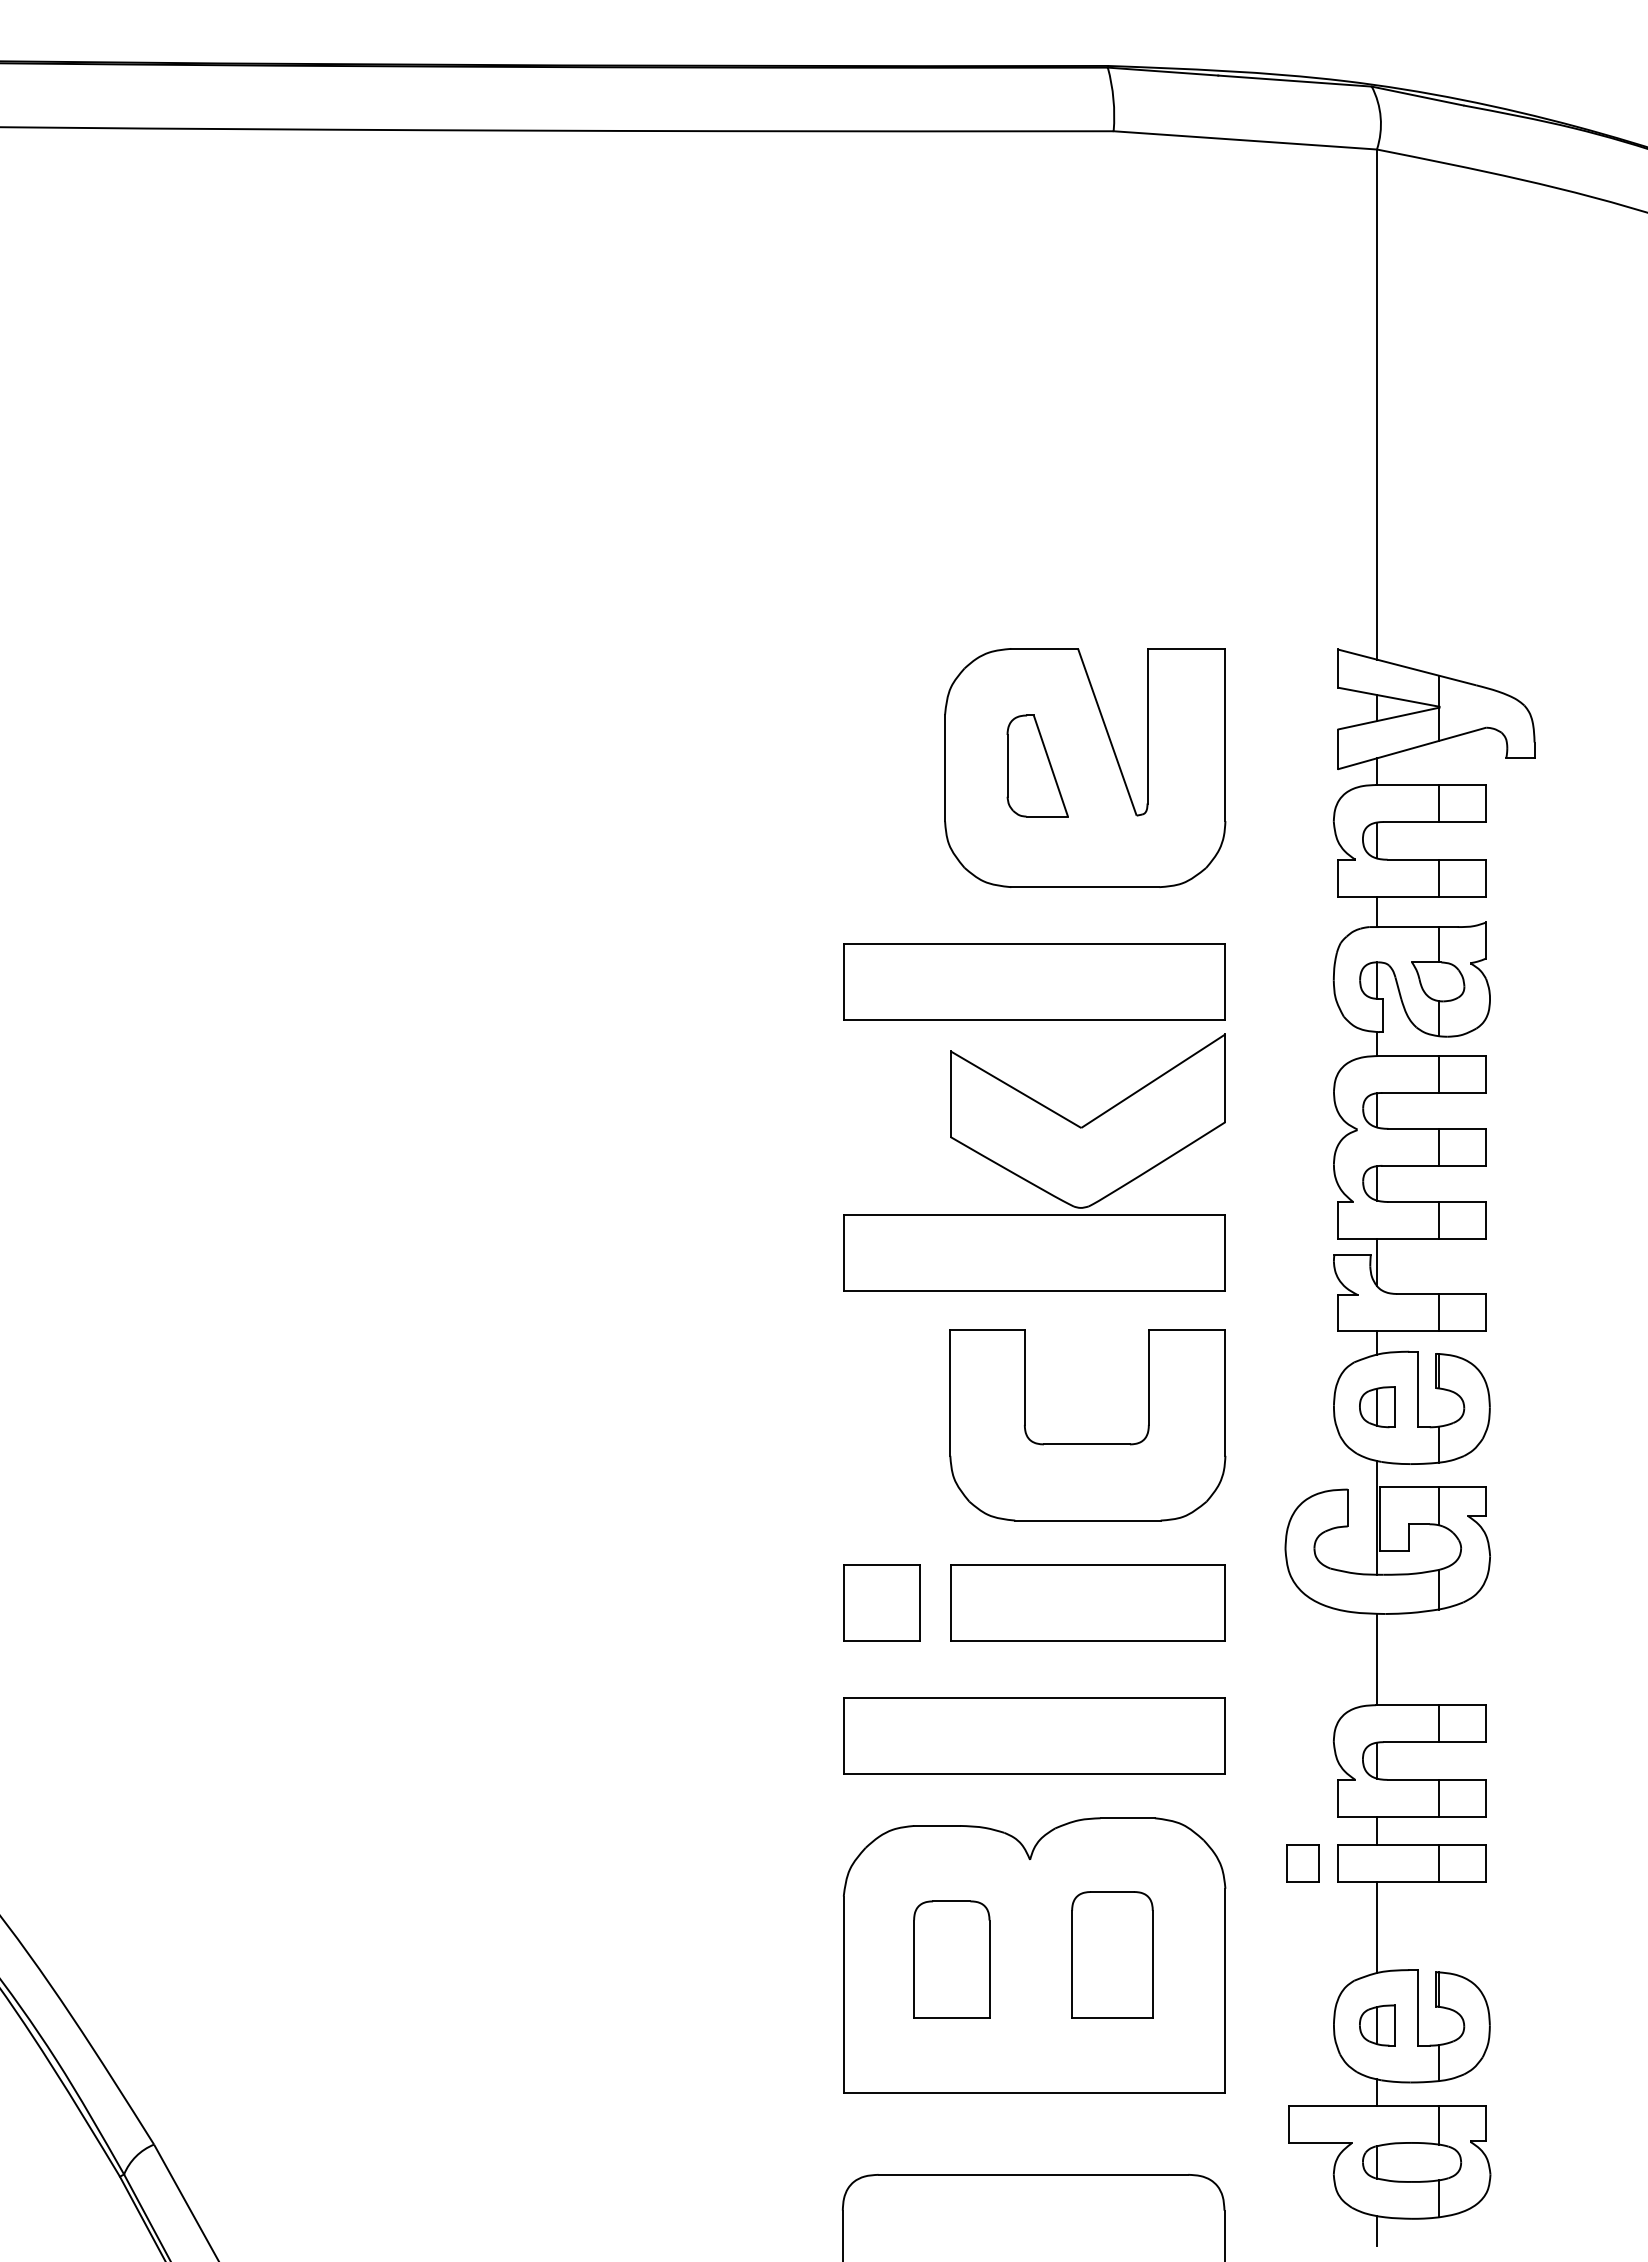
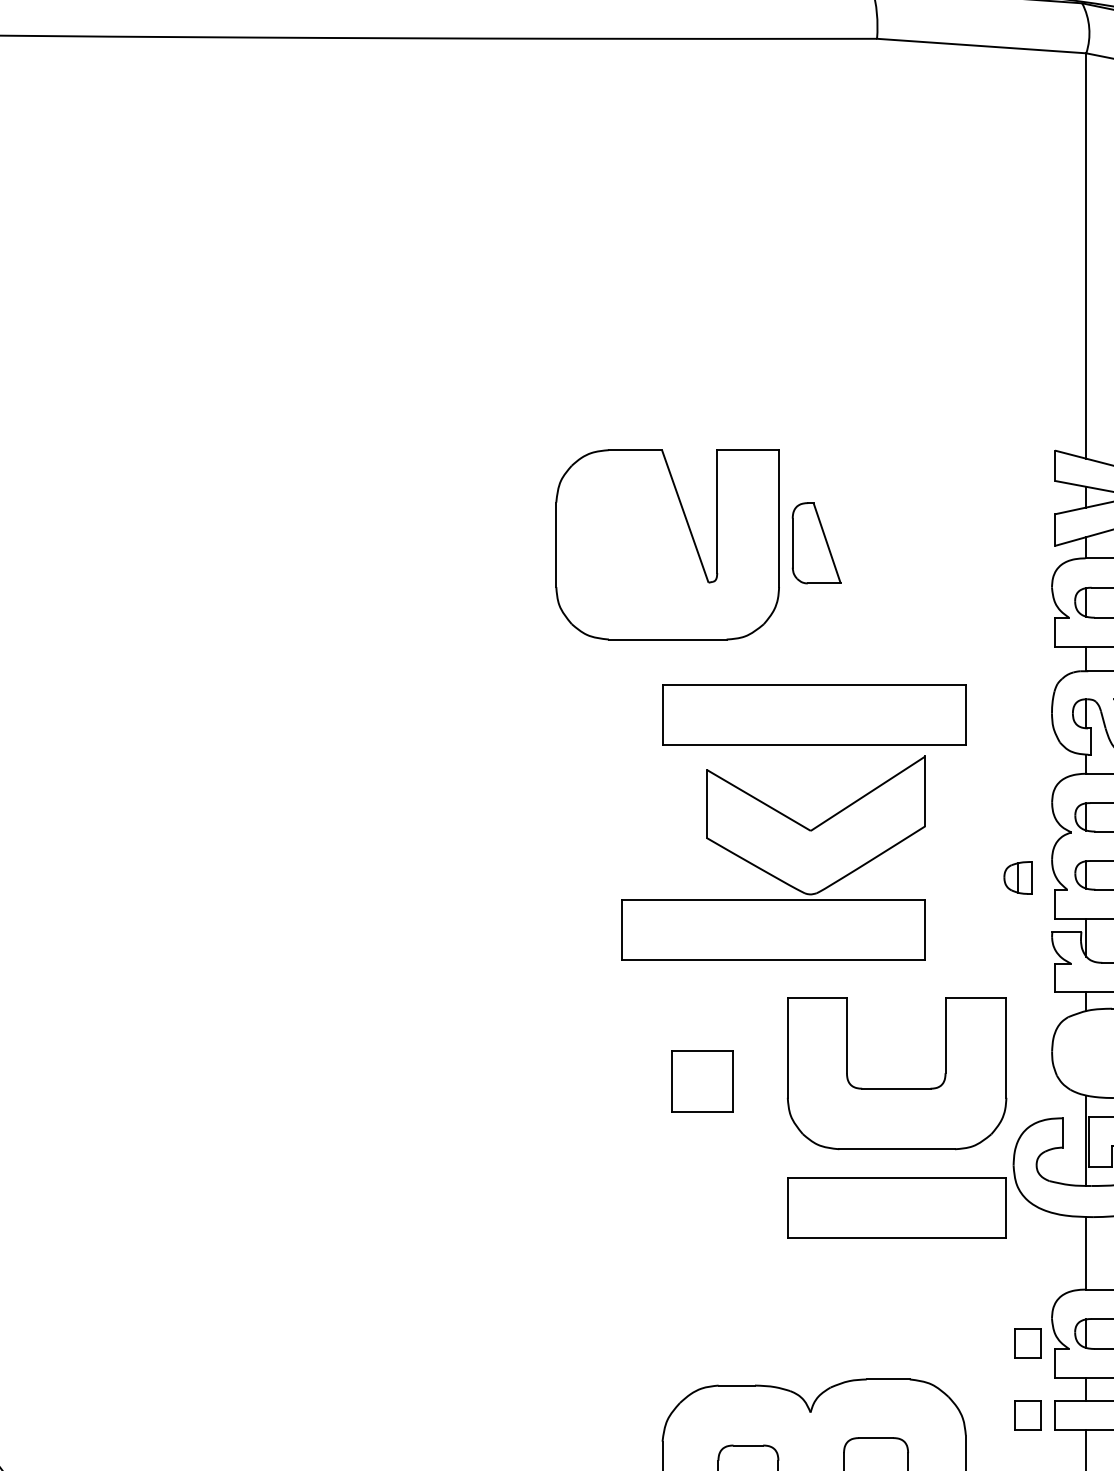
part: (1085, 767) -> (667, 544), moved
part: (1034, 1162) -> (773, 858), moved
part: (1377, 1407) -> (1018, 878), moved
part: (1087, 1443) -> (896, 1088), moved
part: (881, 1602) -> (702, 1081), moved
part: (1087, 1602) -> (896, 1208), moved
part: (1034, 1735) -> (814, 1313), removed
part: (1302, 1773) -> (1027, 1343), added

